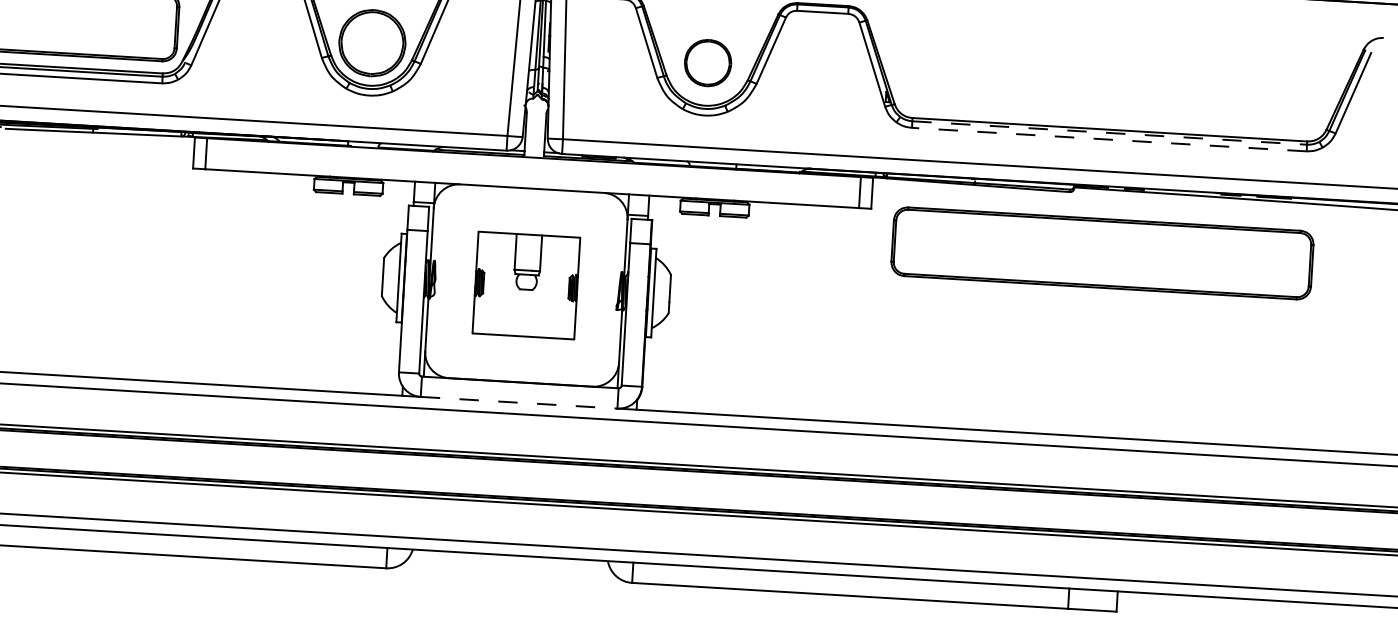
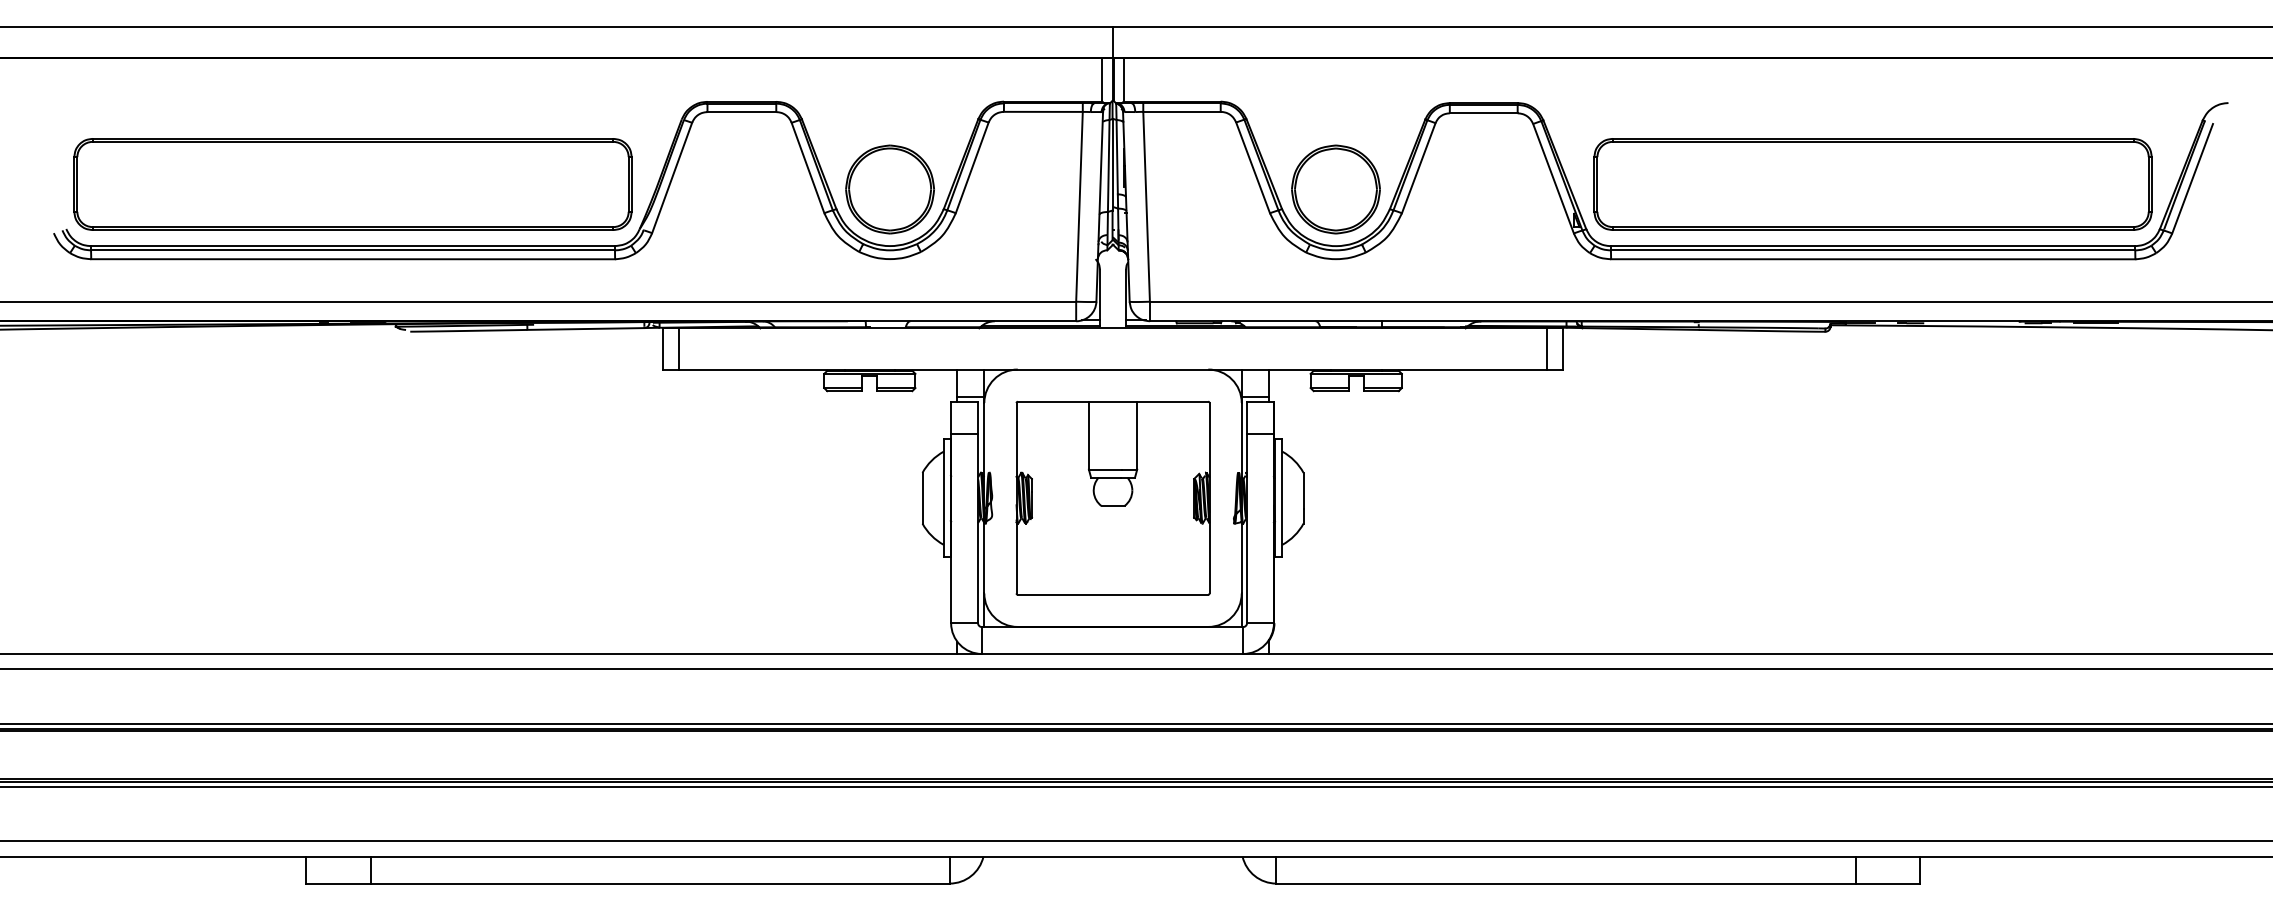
part: (707, 63) -> (1335, 189), size x1.43
line: (1109, 133) -> (1873, 250), dashed -> solid
line: (1108, 139) -> (1872, 259), dashed -> solid
part: (1102, 253) -> (1872, 184), moved
part: (526, 285) -> (1112, 498), size x1.43
line: (519, 402) -> (1112, 653), dashed -> solid

